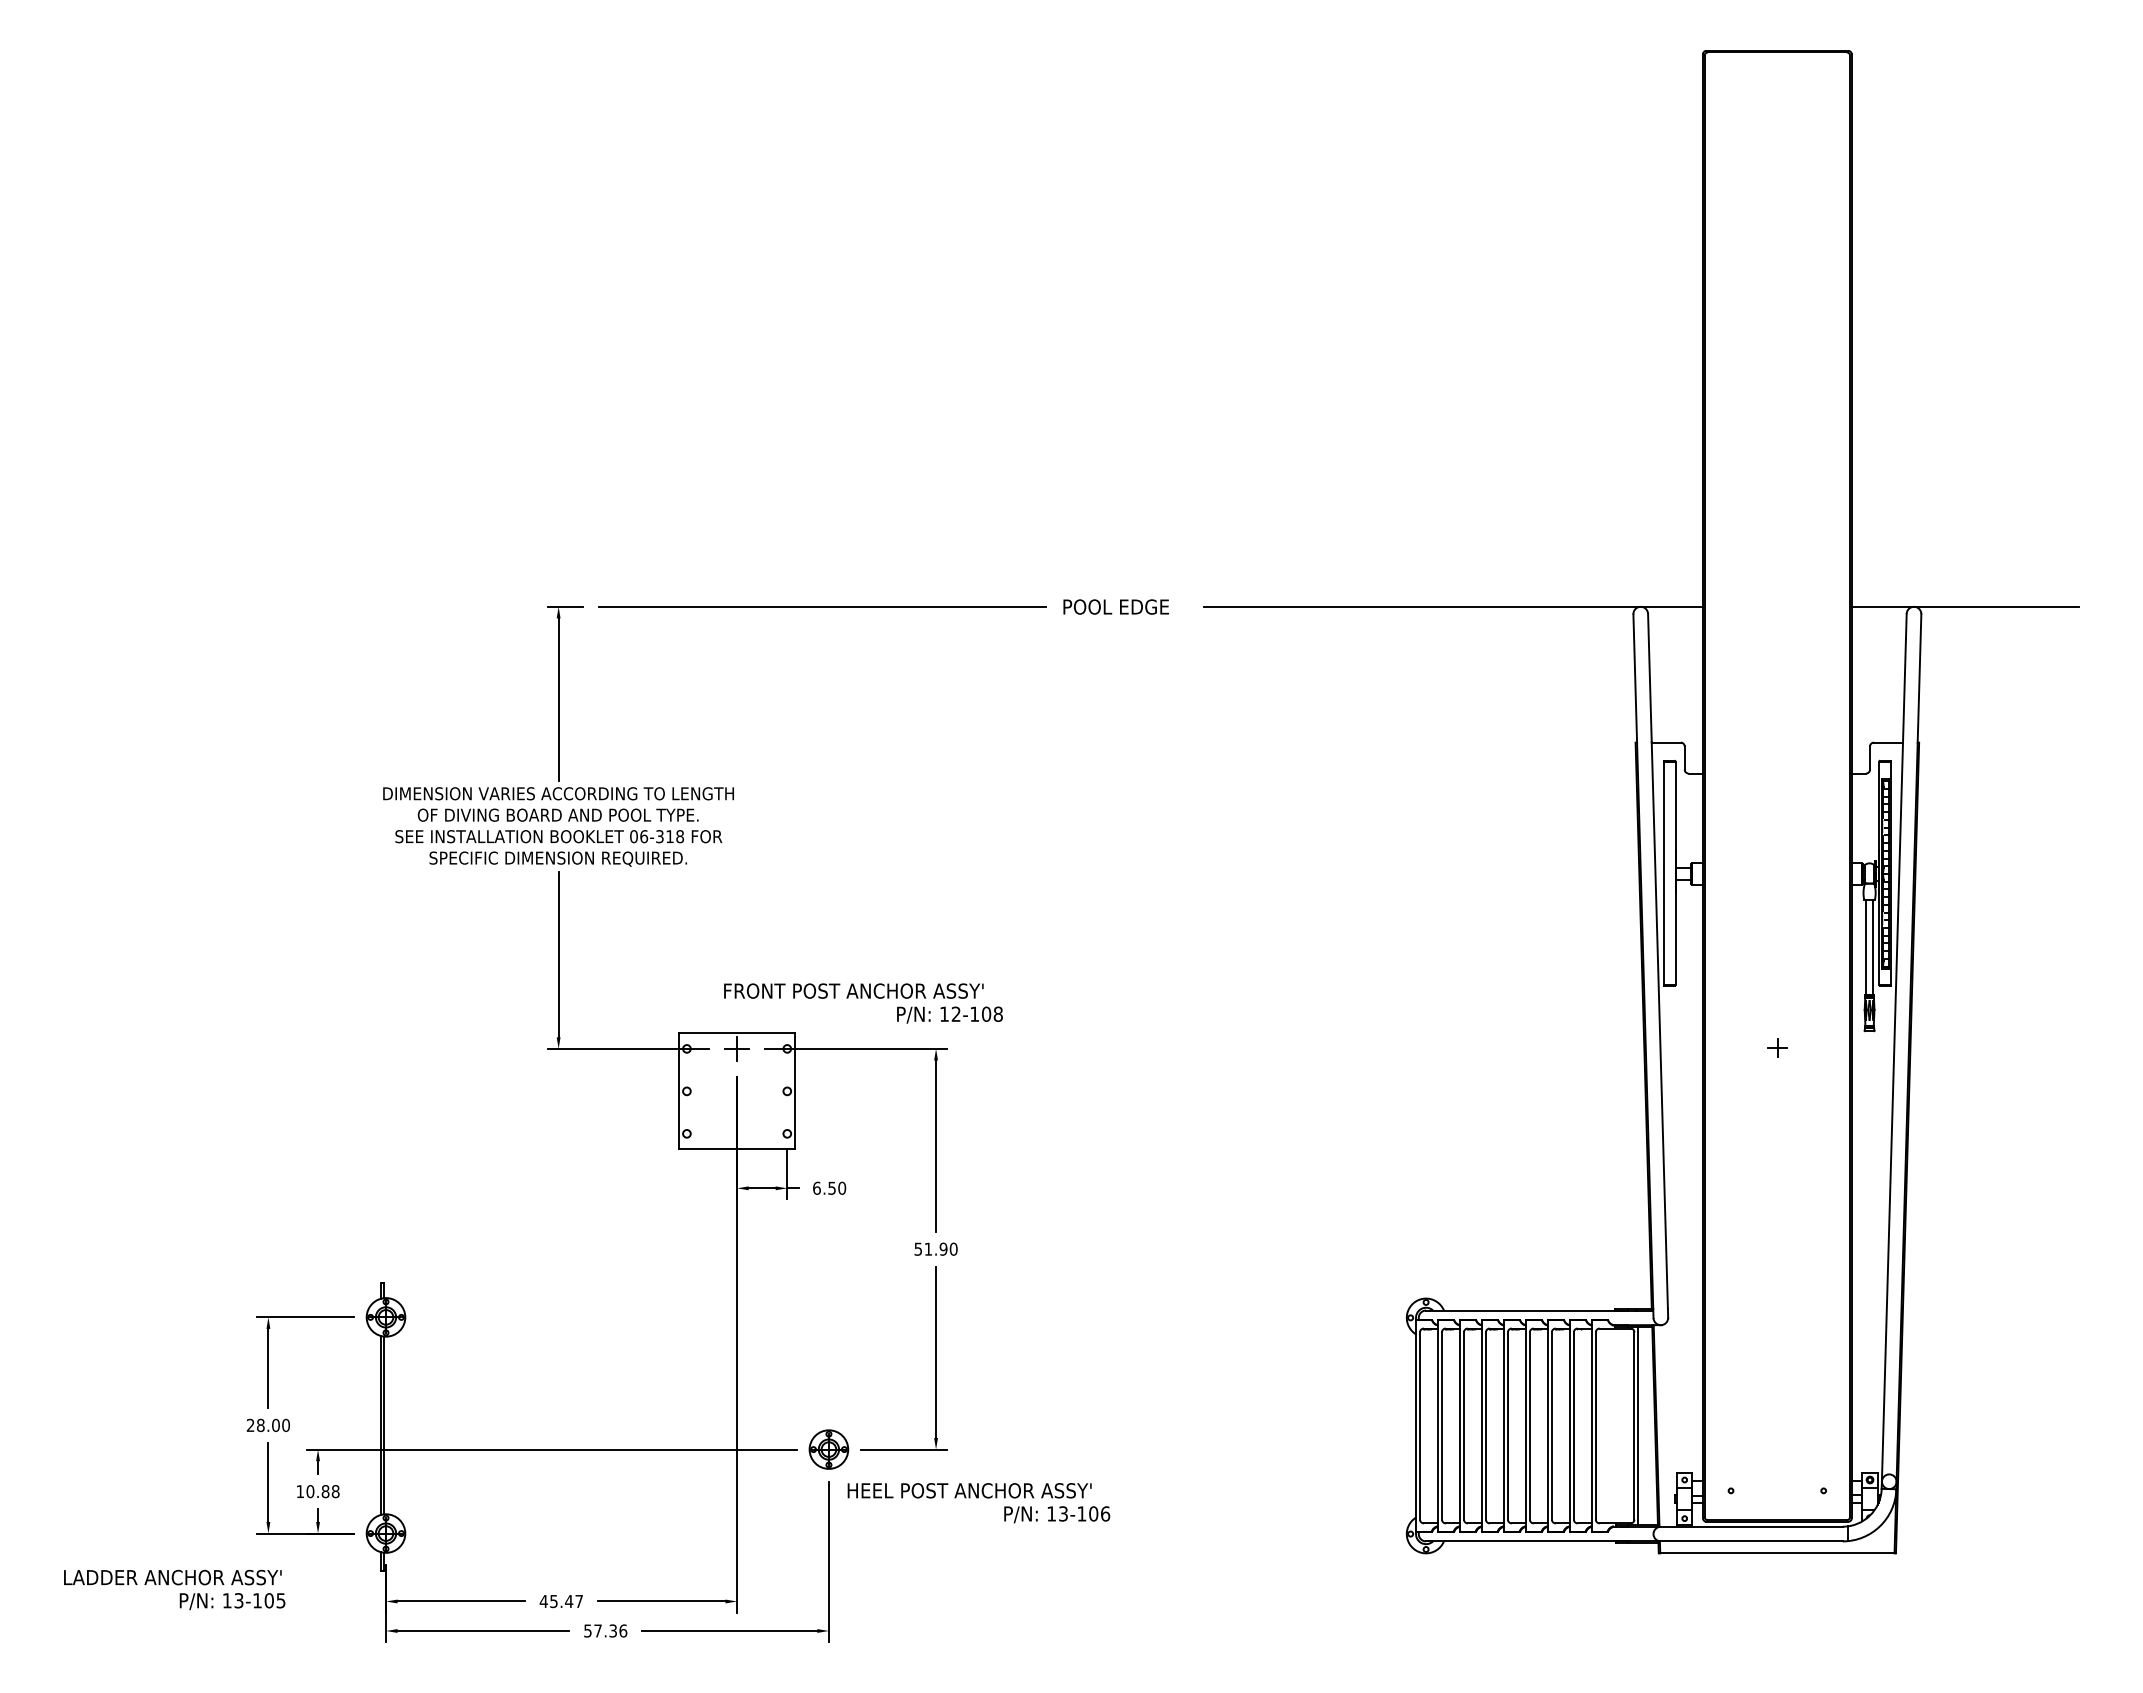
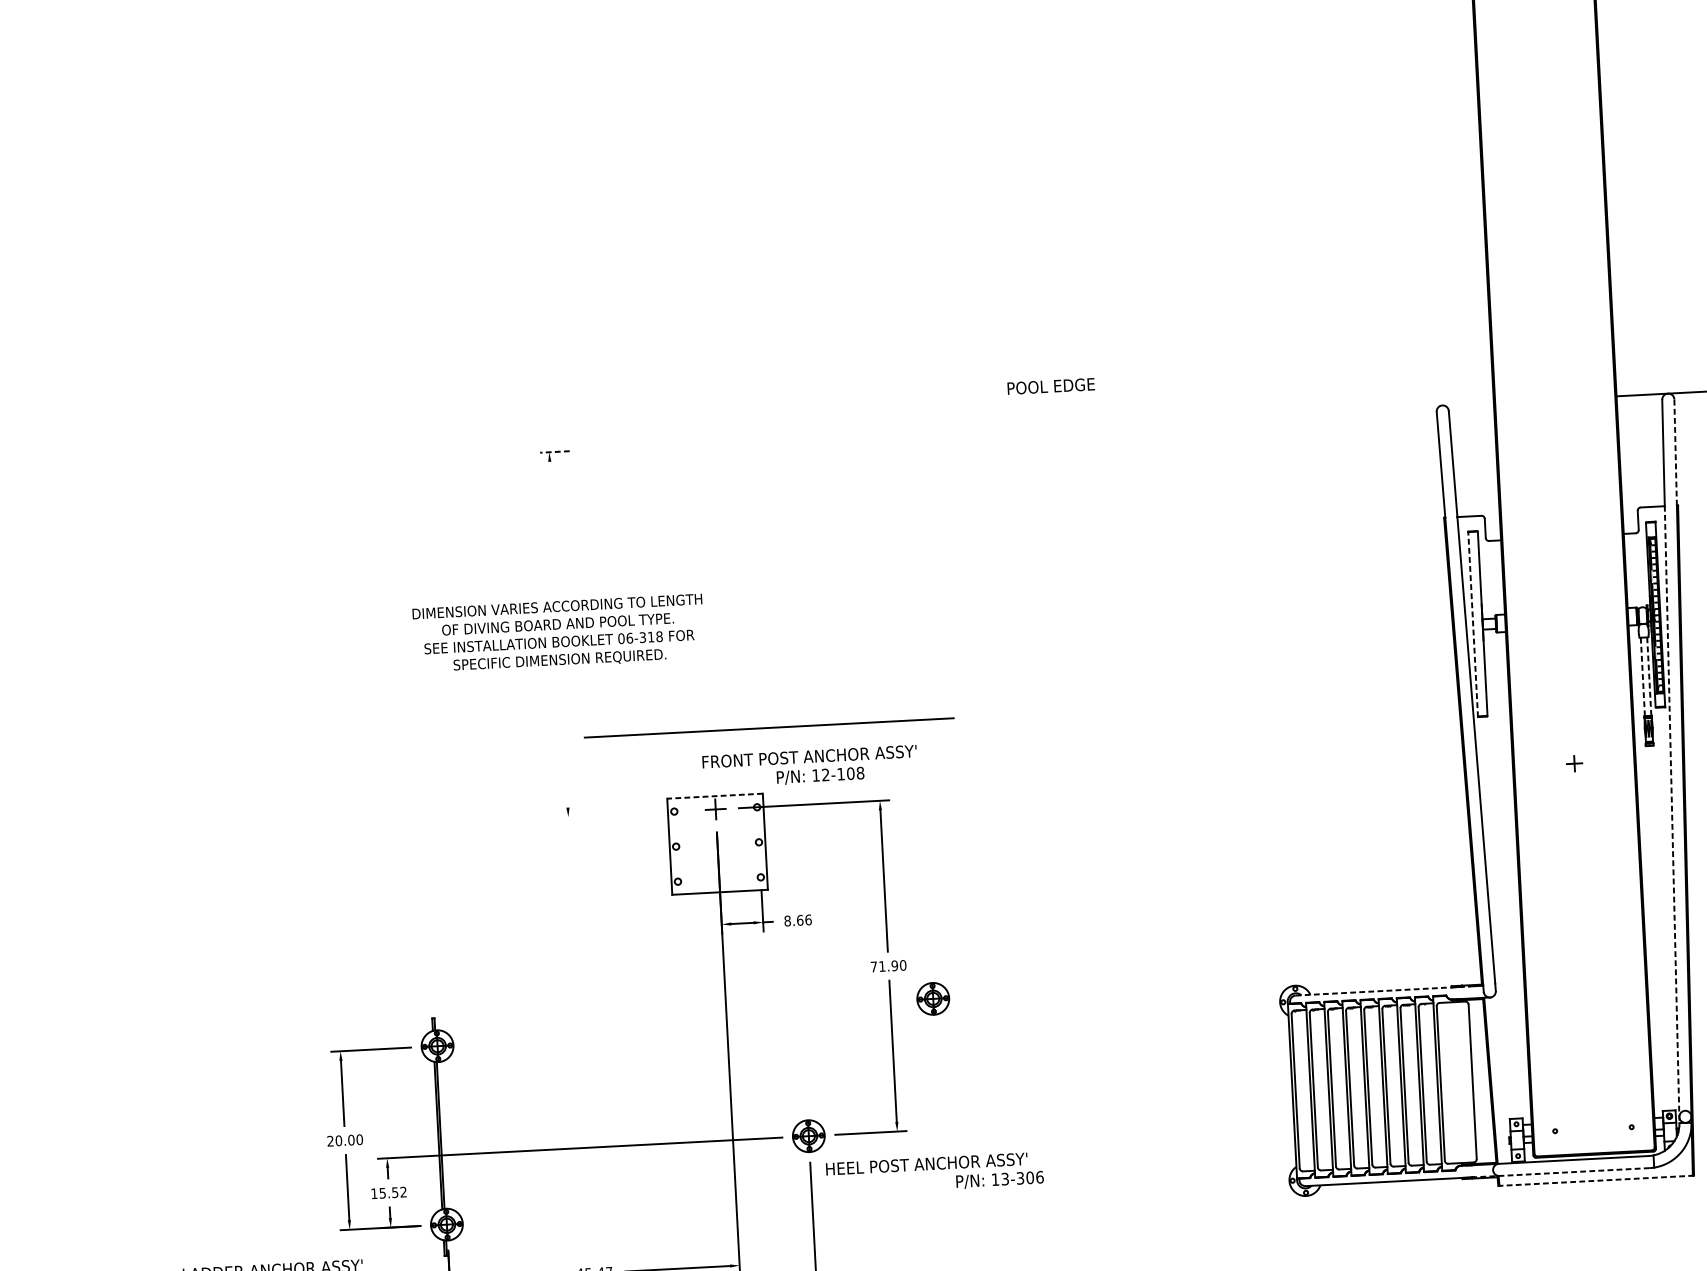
line: (565, 606) -> (554, 451), solid -> dashed
line: (822, 606) -> (768, 727), moved
text: (1115, 606) -> (1050, 386), moved
line: (1453, 606) -> (1287, 413), removed
line: (1919, 678) -> (1675, 452), solid -> dashed
line: (558, 699) -> (553, 528), removed
line: (1663, 872) -> (1472, 623), solid -> dashed
line: (1865, 947) -> (1642, 676), solid -> dashed
line: (1873, 947) -> (1649, 676), solid -> dashed
line: (558, 954) -> (564, 739), removed
text: (949, 1014) -> (820, 775), moved
line: (737, 1032) -> (715, 795), solid -> dashed
line: (628, 1048) -> (626, 813), removed
line: (1892, 1116) -> (1672, 815), solid -> dashed
text: (829, 1187) -> (797, 919), 6.50 -> 8.66
text: (917, 1248) -> (873, 966), 51.90 -> 71.90
part: (987, 1291) -> (932, 998), added
line: (1531, 1310) -> (1382, 990), solid -> dashed
text: (260, 1425) -> (338, 1140), 28.00 -> 20.00
line: (1638, 1425) -> (1476, 1081), removed
text: (322, 1491) -> (392, 1192), 10.88 -> 15.52
text: (1081, 1513) -> (1020, 1178), 13-106 -> 13-306
line: (1733, 1541) -> (1559, 1172), solid -> dashed
line: (1777, 1553) -> (1596, 1180), solid -> dashed

